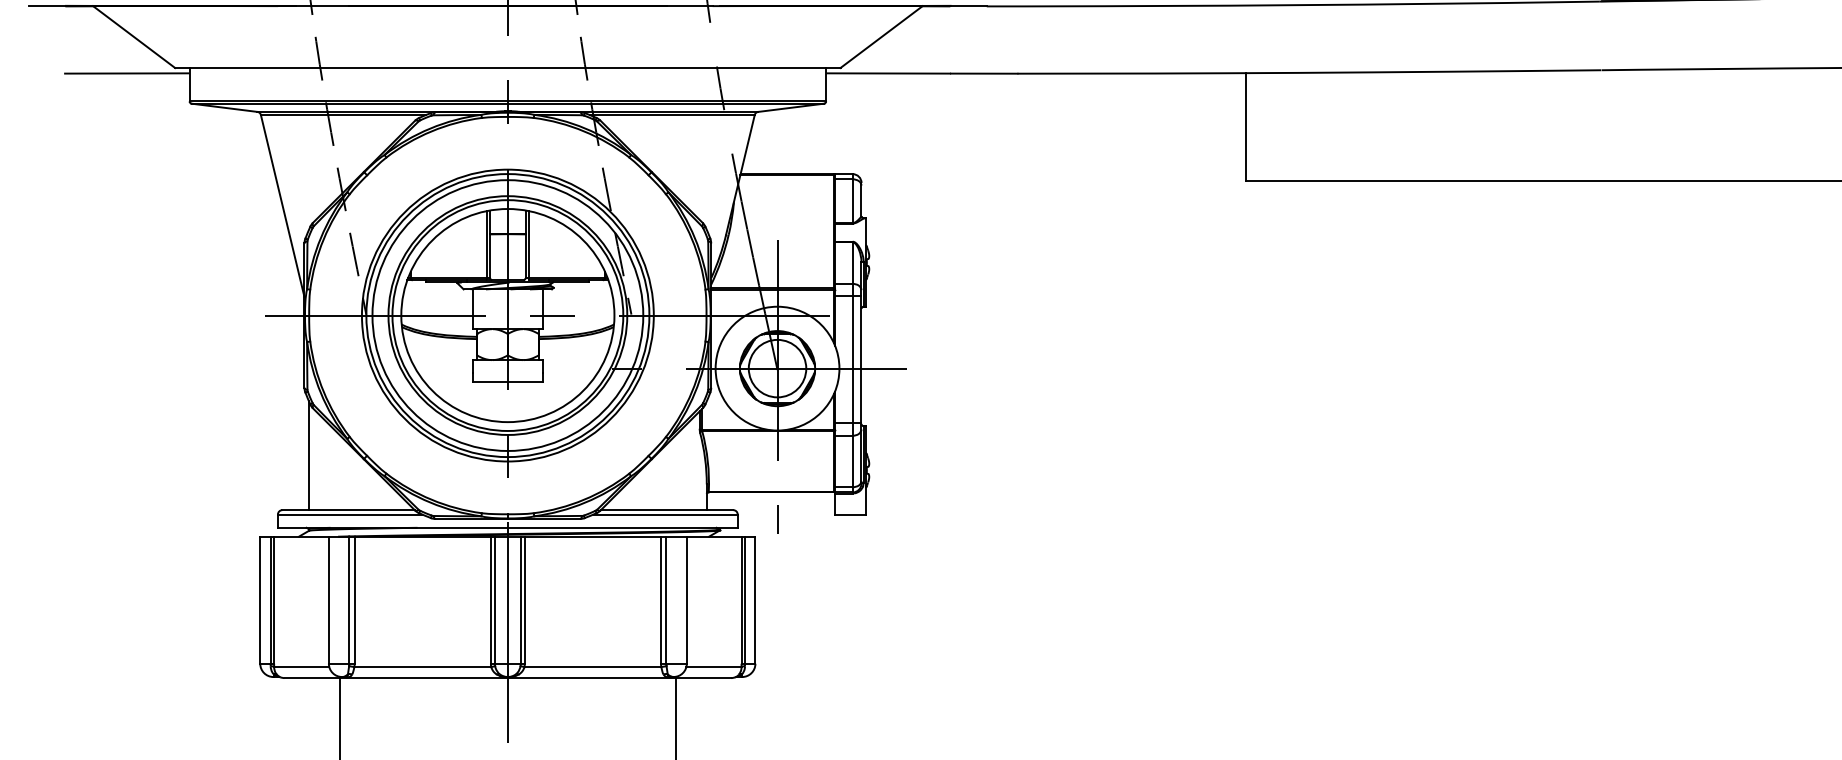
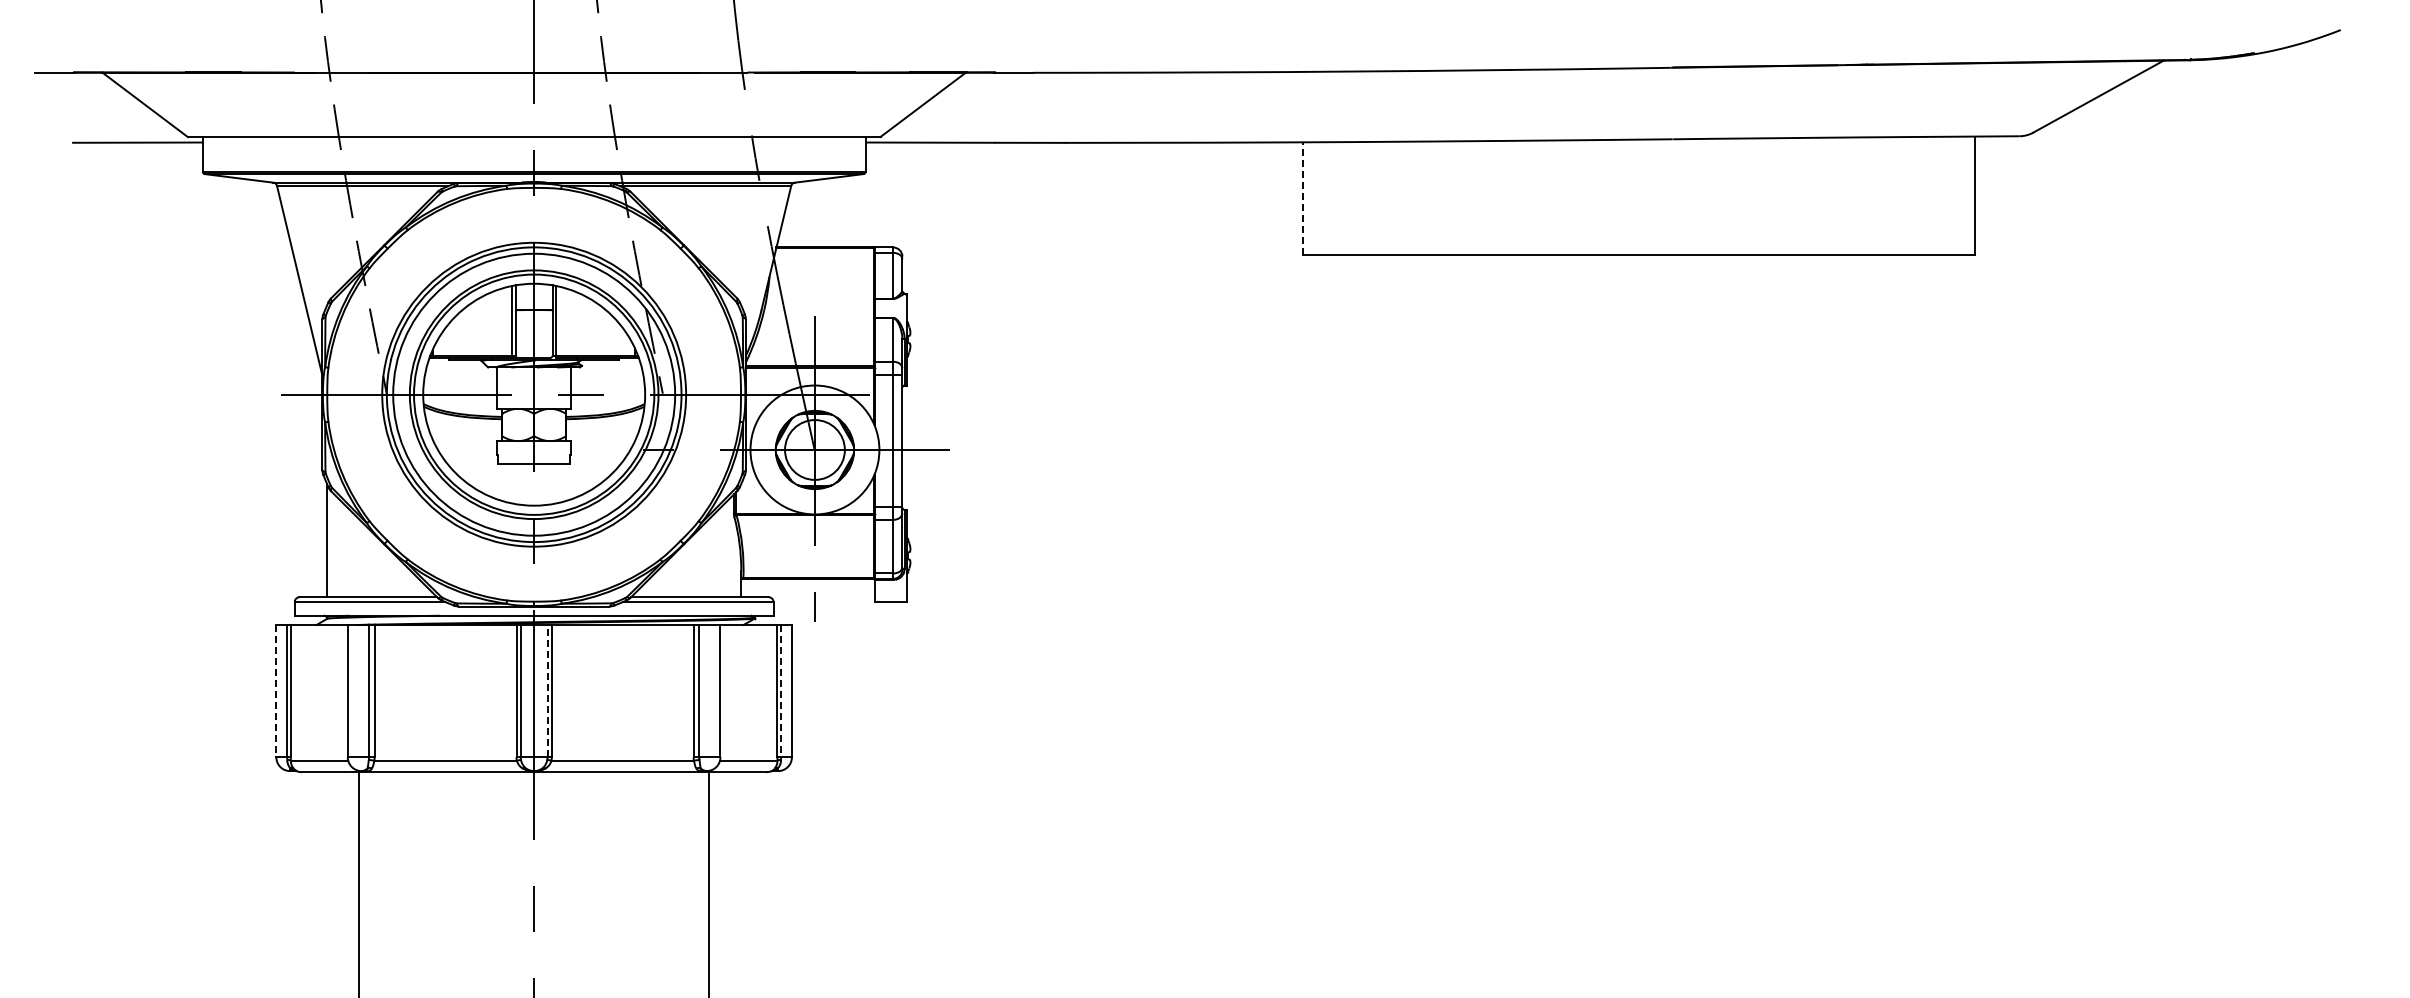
line: (1246, 127) -> (1303, 198), solid -> dashed
line: (520, 599) -> (547, 690), solid -> dashed
line: (260, 600) -> (276, 691), solid -> dashed
line: (745, 600) -> (781, 691), solid -> dashed

